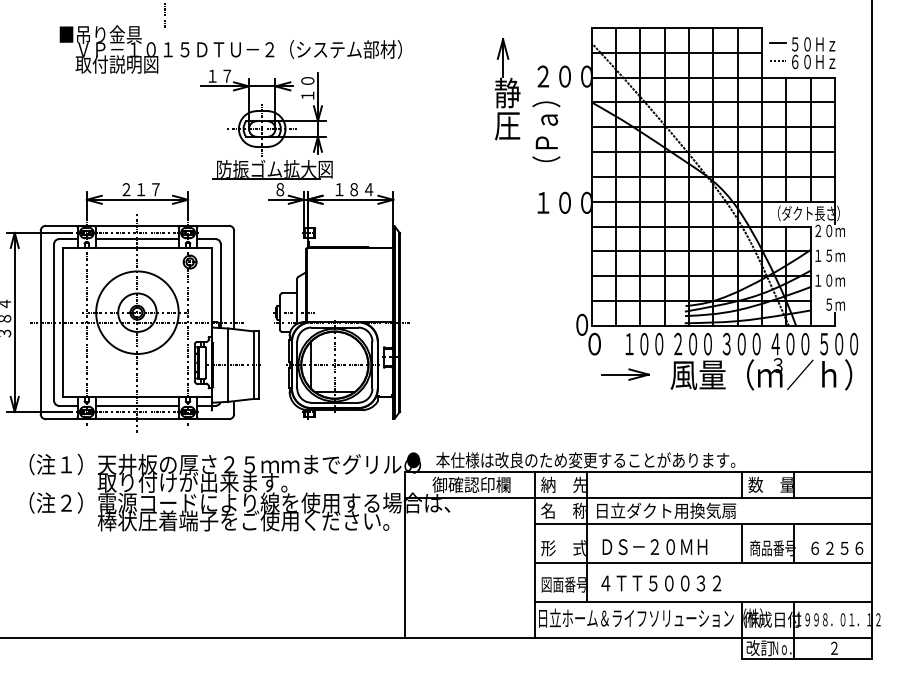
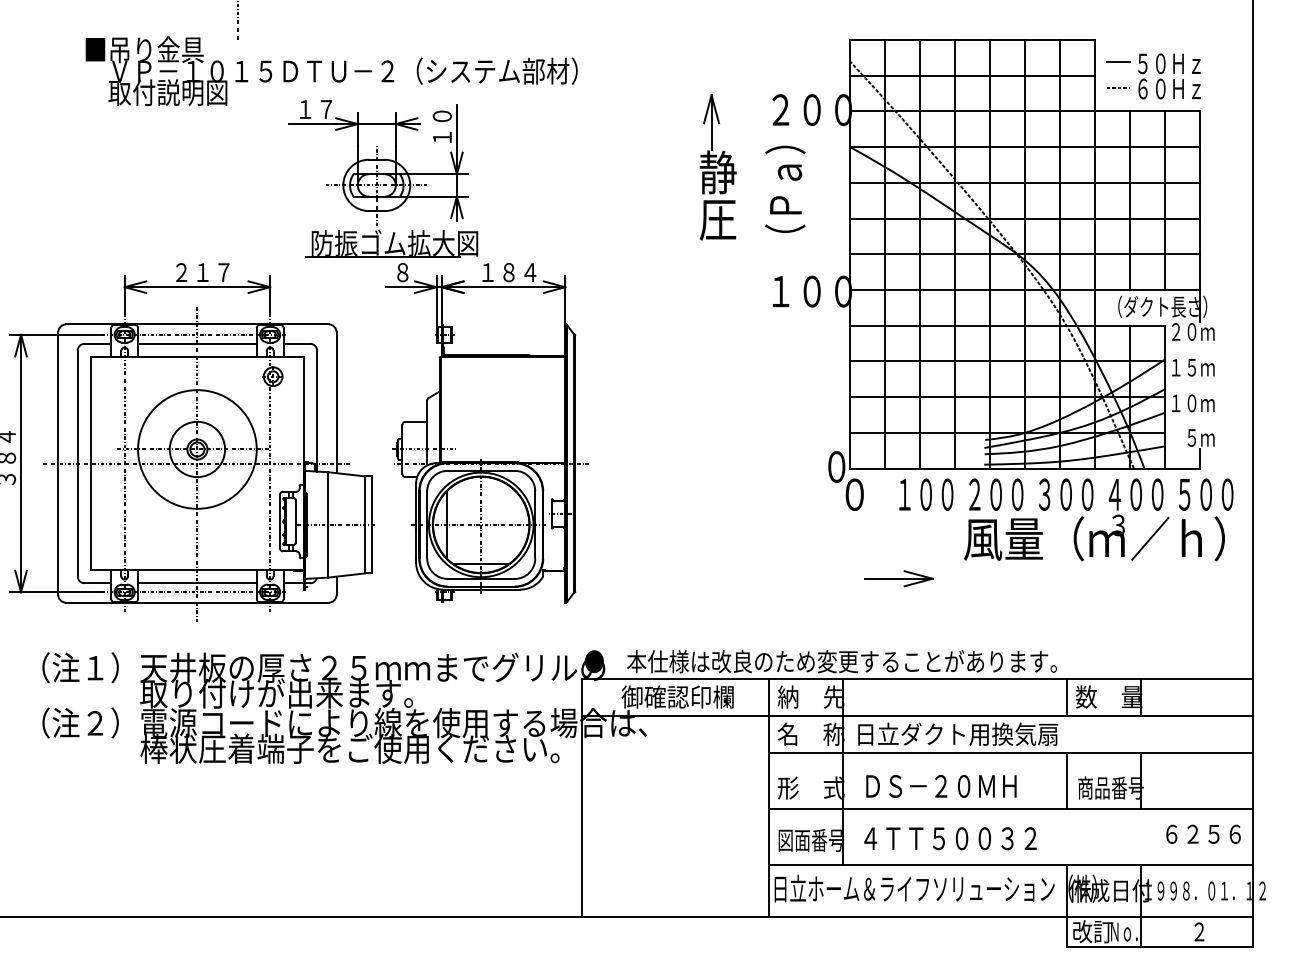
part: (507, 89) -> (717, 167), moved
part: (625, 374) -> (899, 578), moved
text: (837, 547) -> (1203, 833), moved

